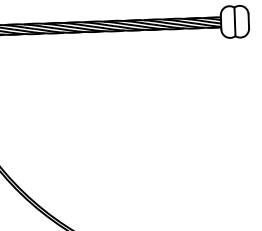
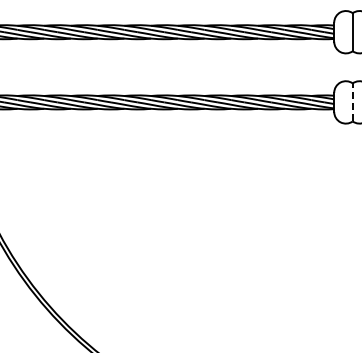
line: (234, 21) -> (352, 102), solid -> dashed

